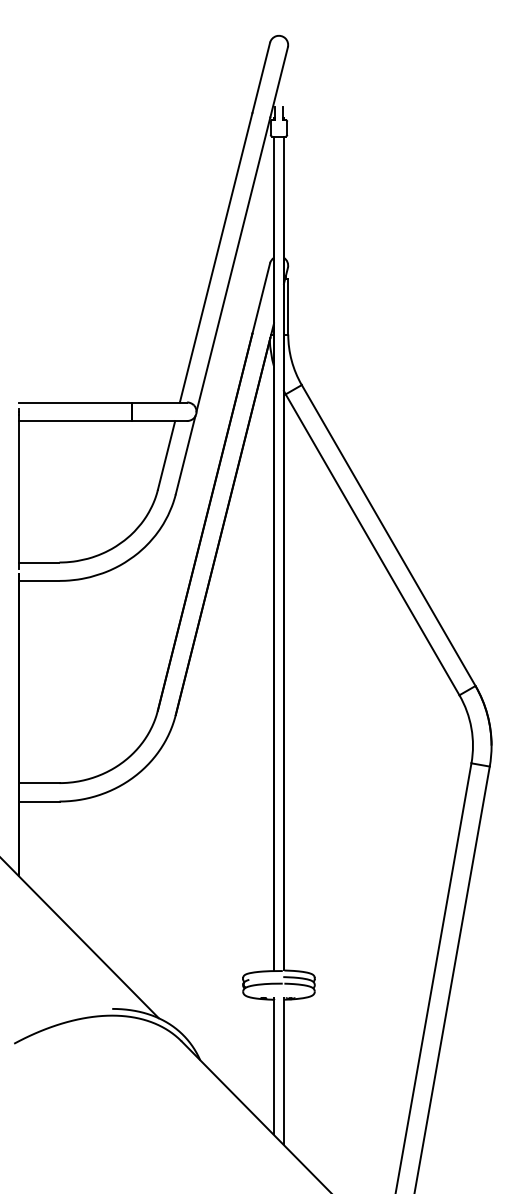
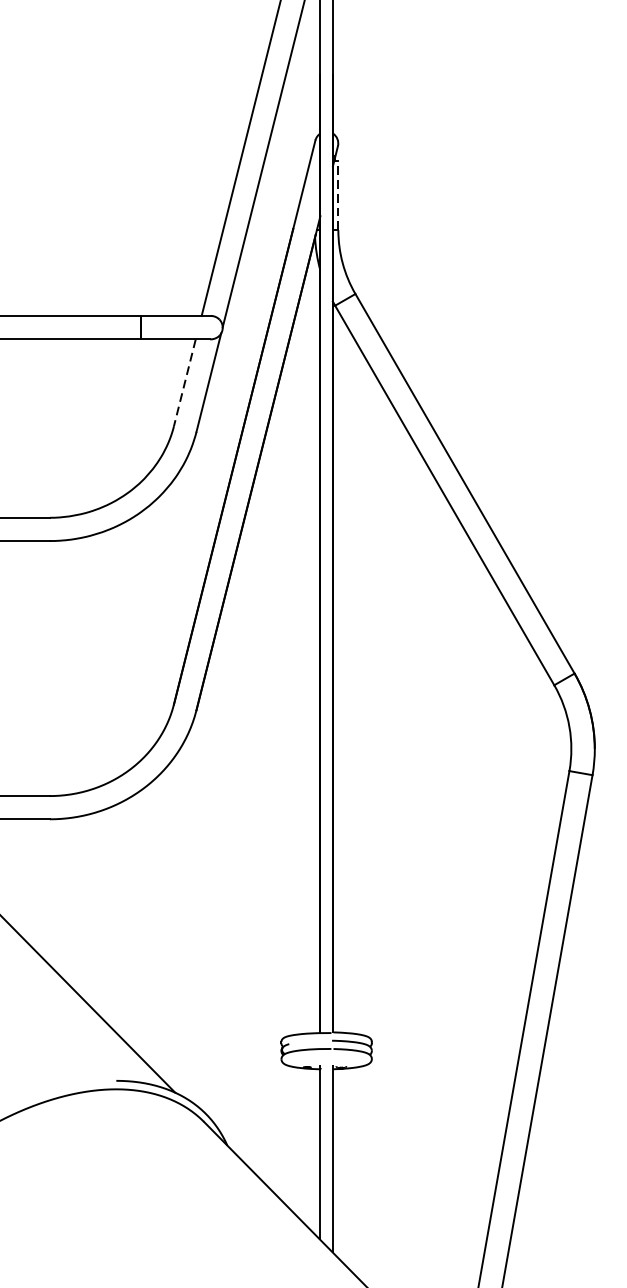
line: (288, 306) -> (338, 194), solid -> dashed
line: (166, 455) -> (184, 382), solid -> dashed

